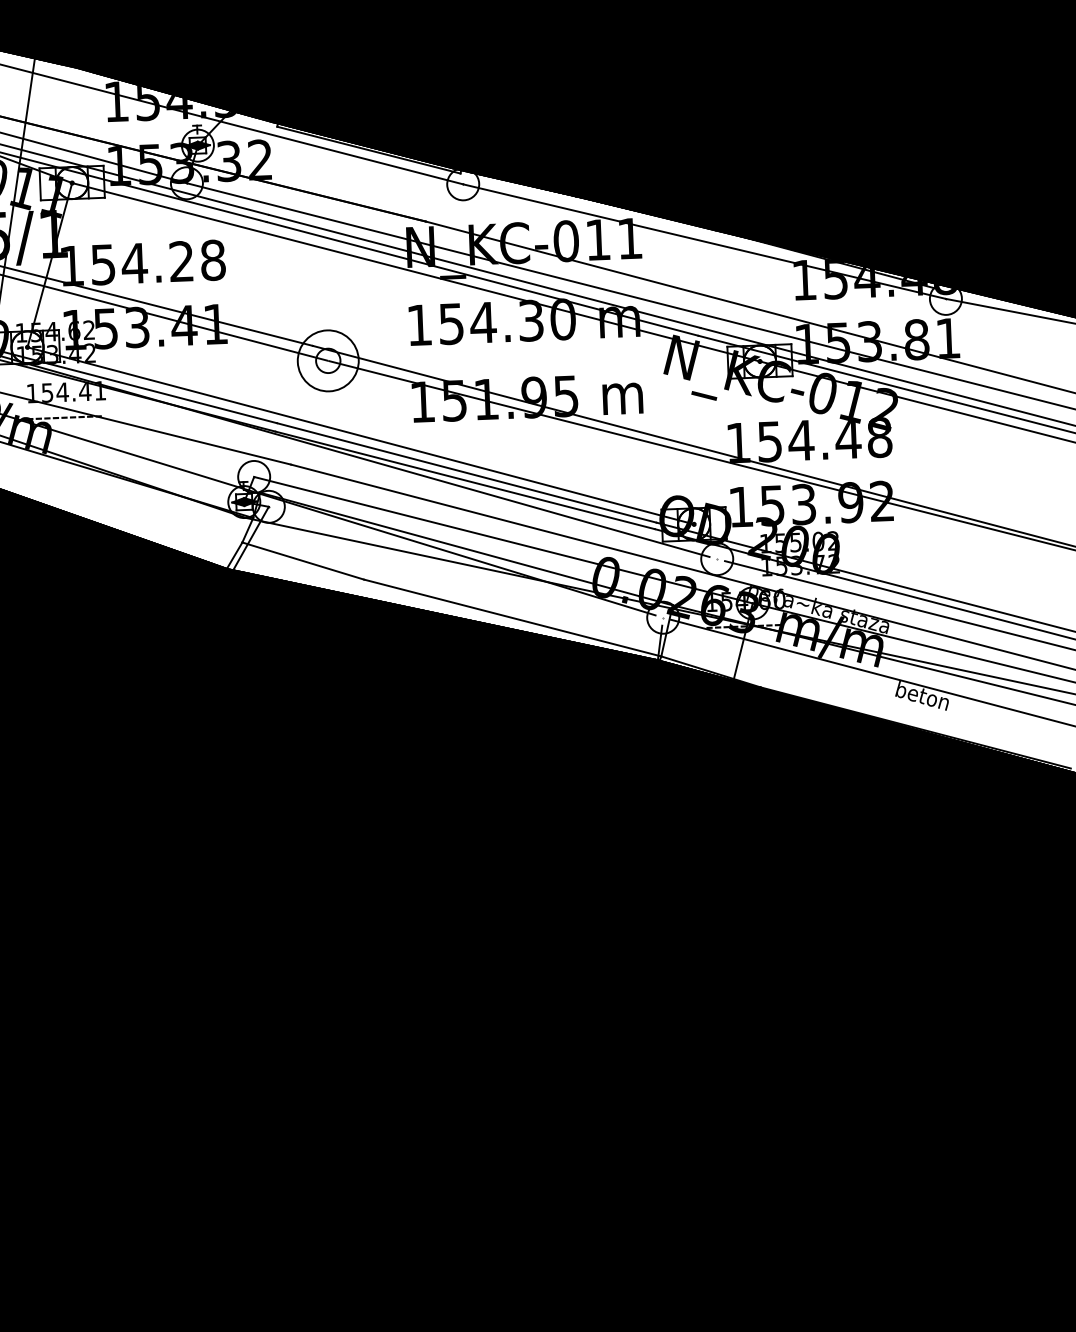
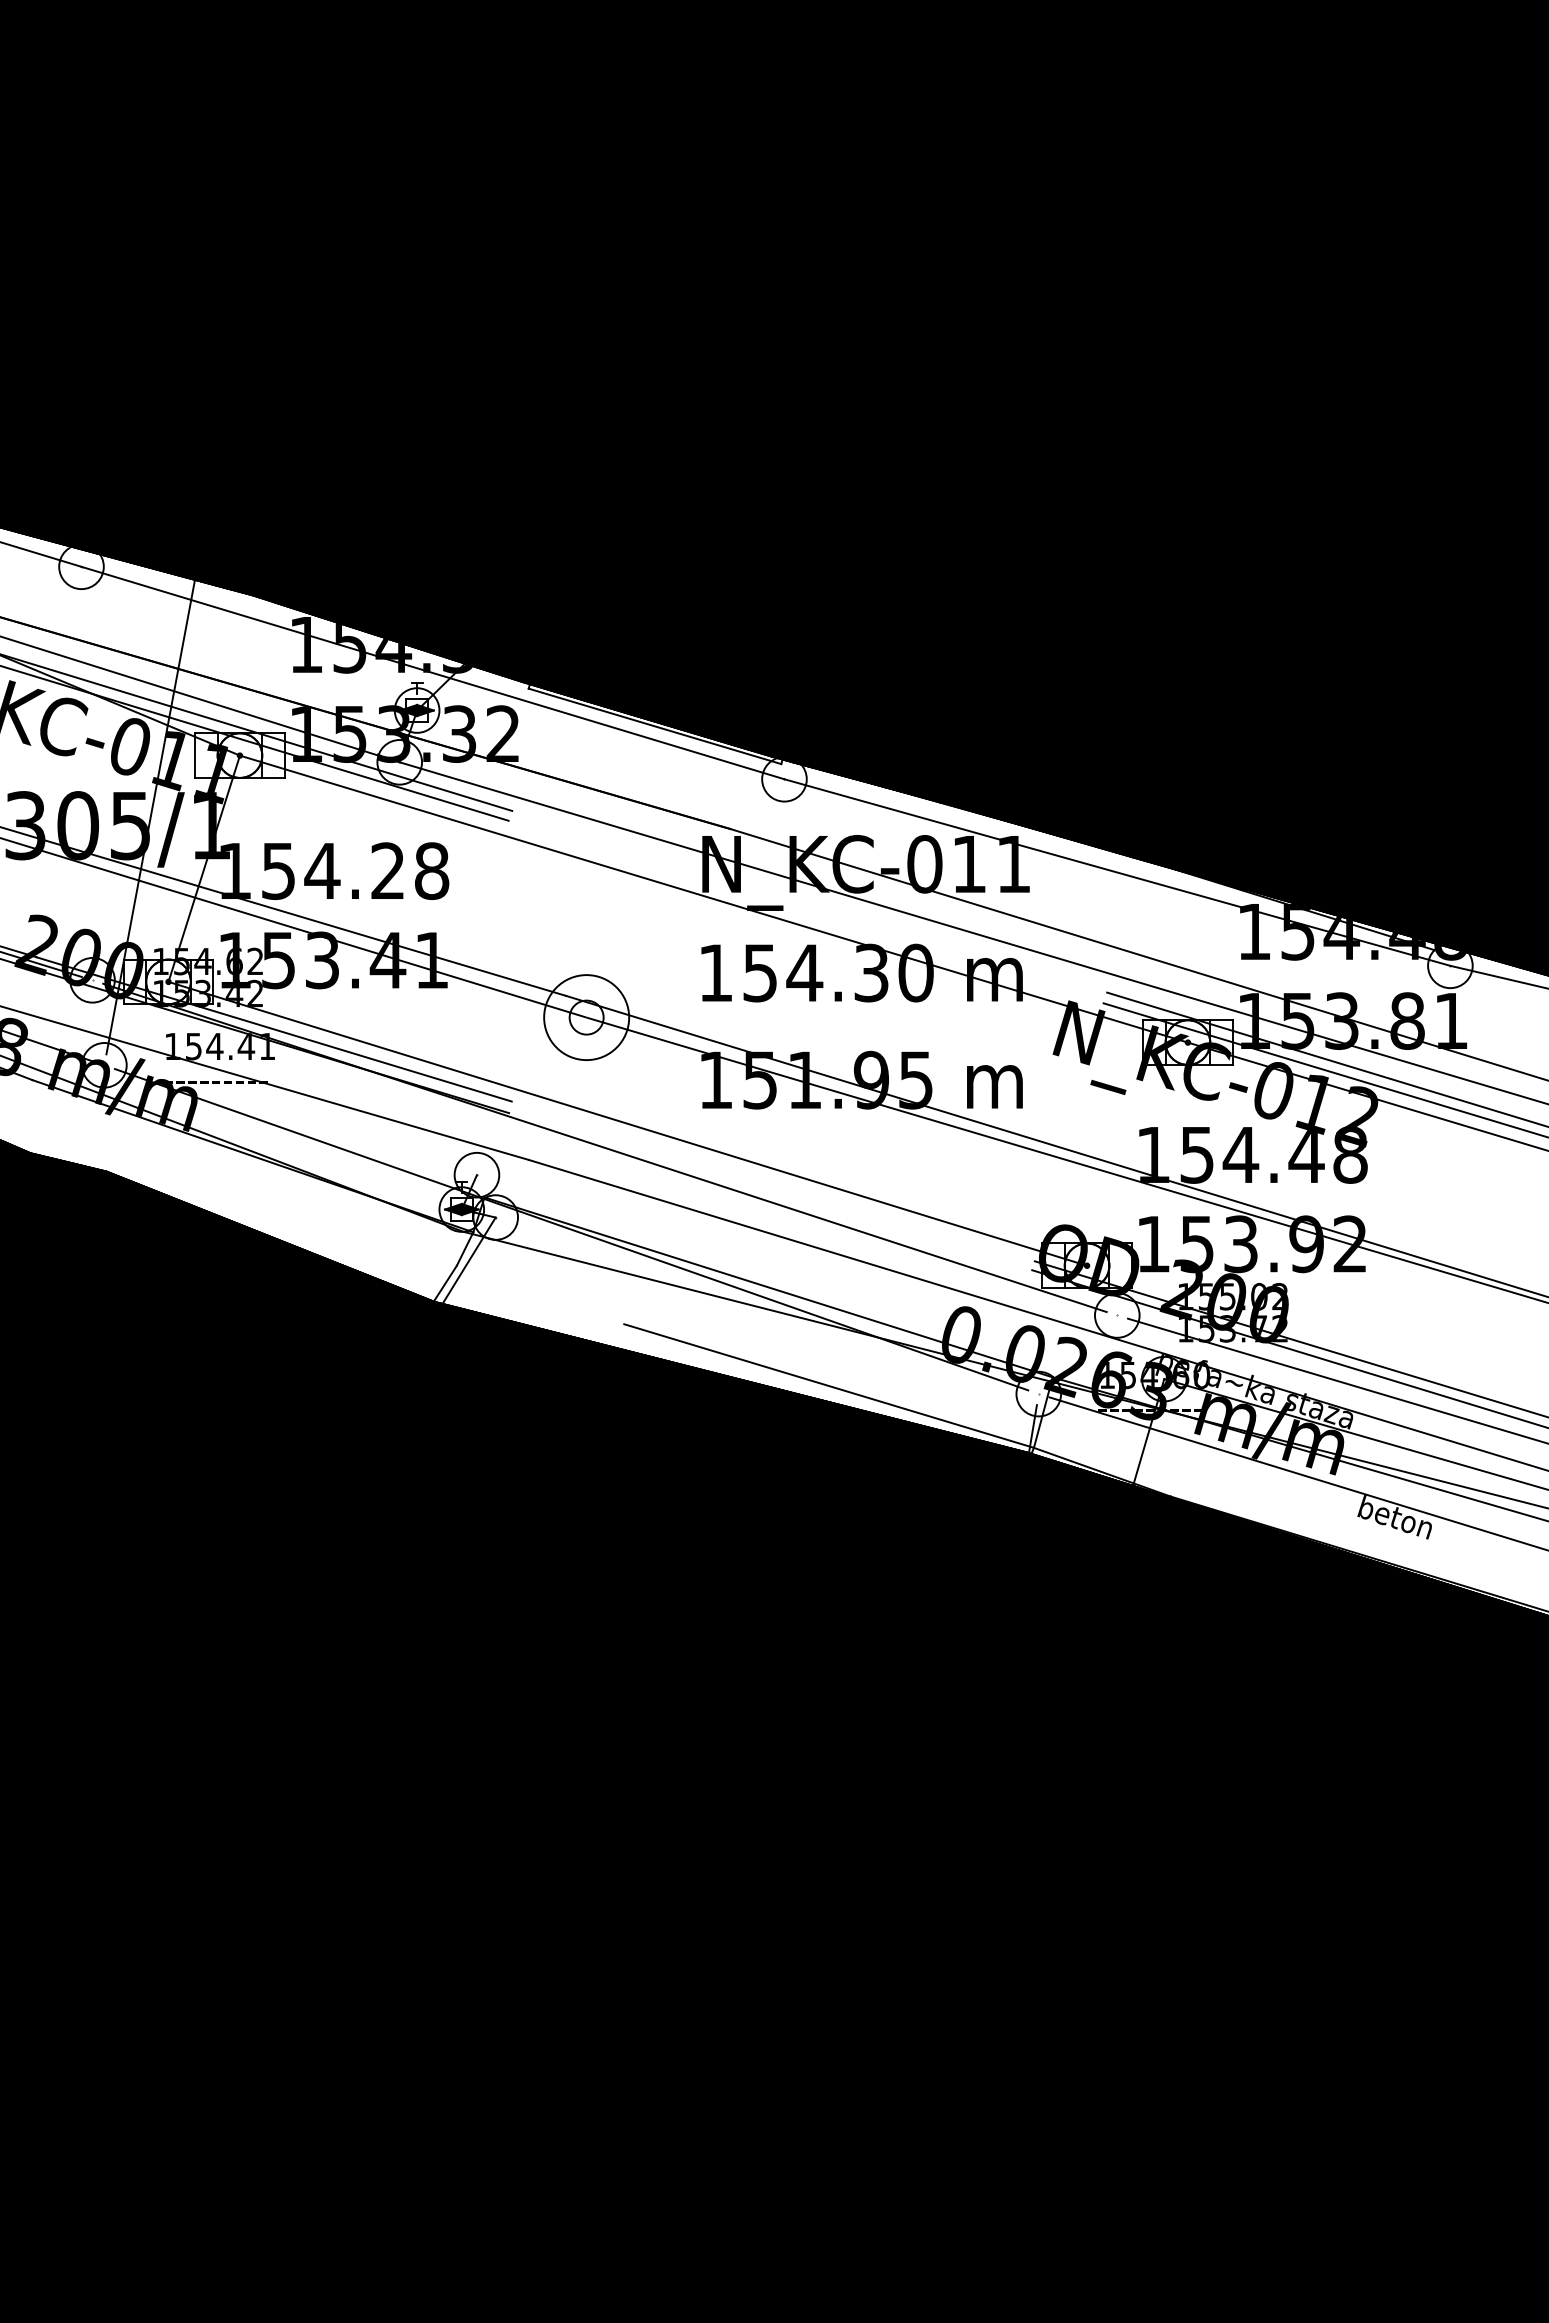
line: (484, 271) -> (809, 901), removed
line: (482, 278) -> (805, 911), removed
line: (466, 473) -> (772, 1181), removed
line: (465, 480) -> (770, 1191), removed
line: (503, 540) -> (820, 1277), removed
line: (303, 560) -> (540, 1294), removed

